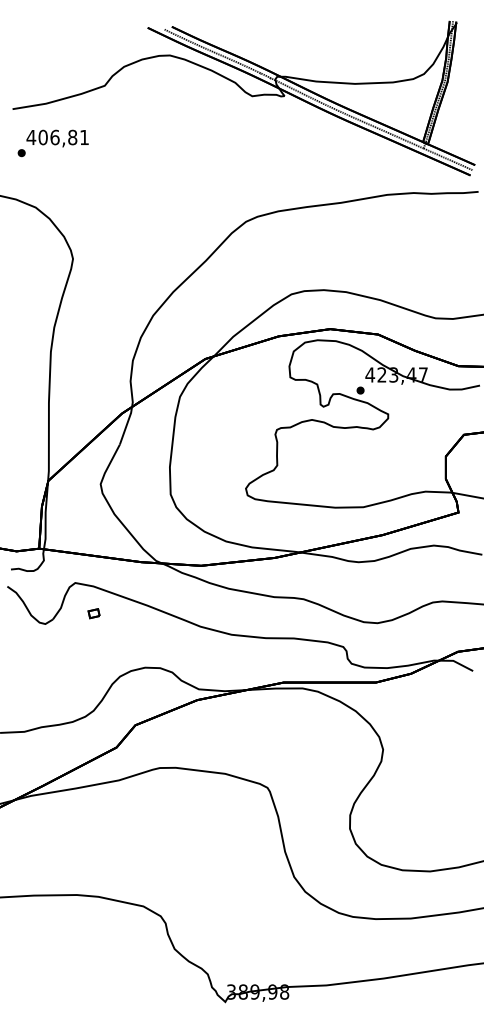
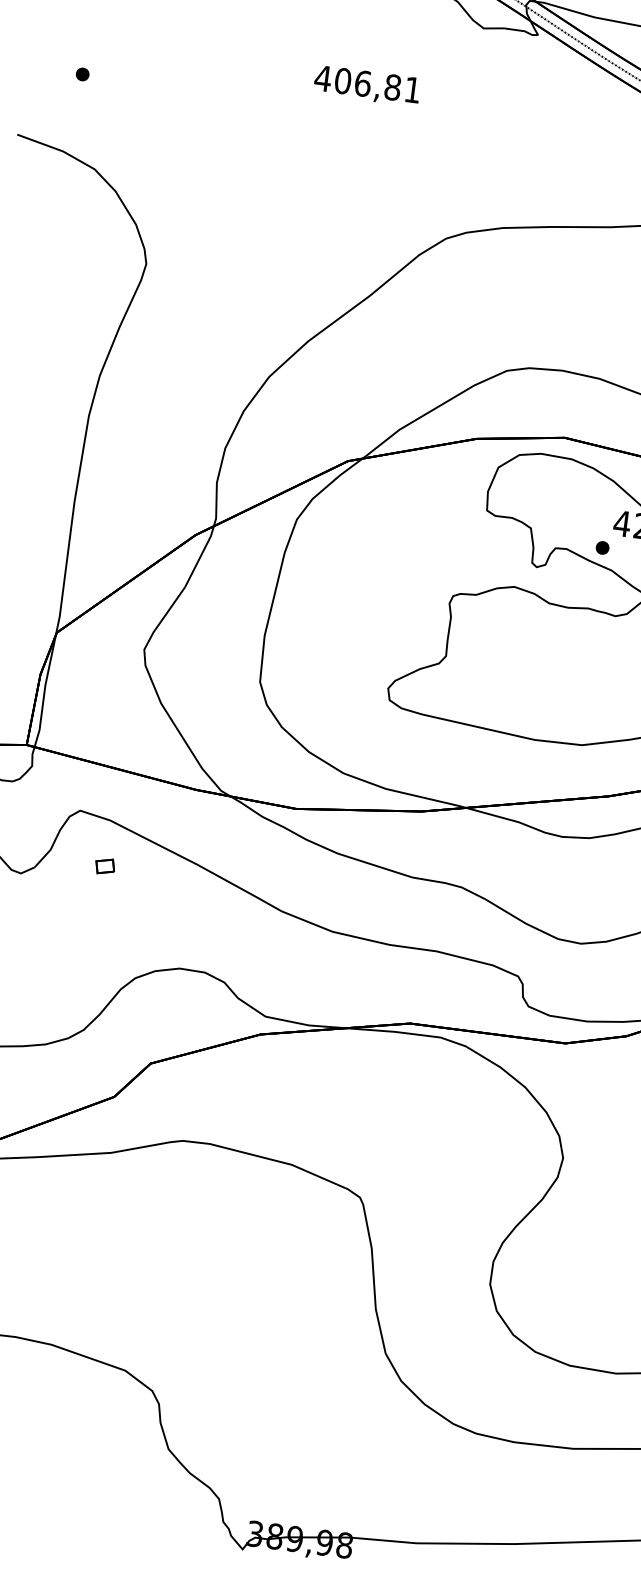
text: (57, 138) -> (366, 85), moved

